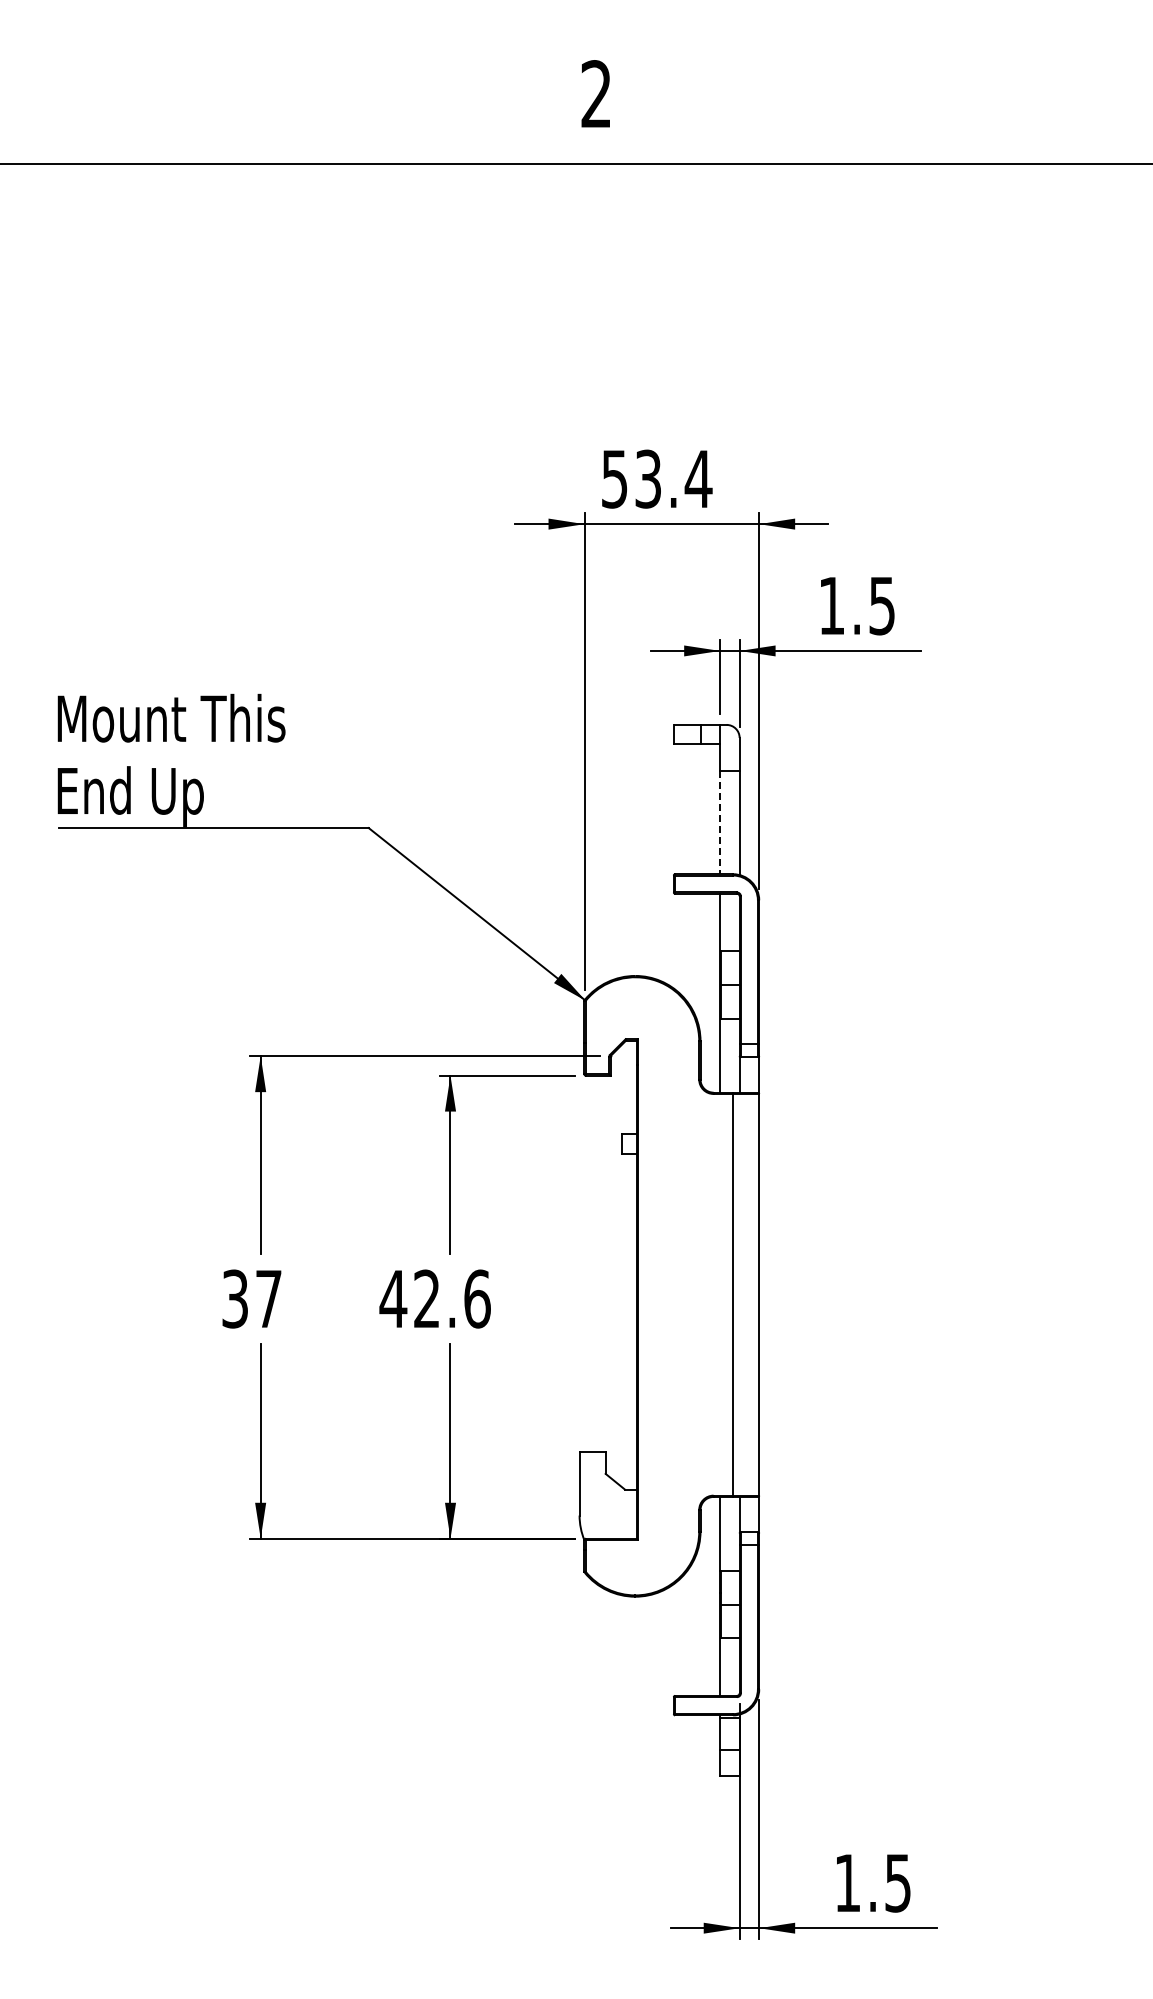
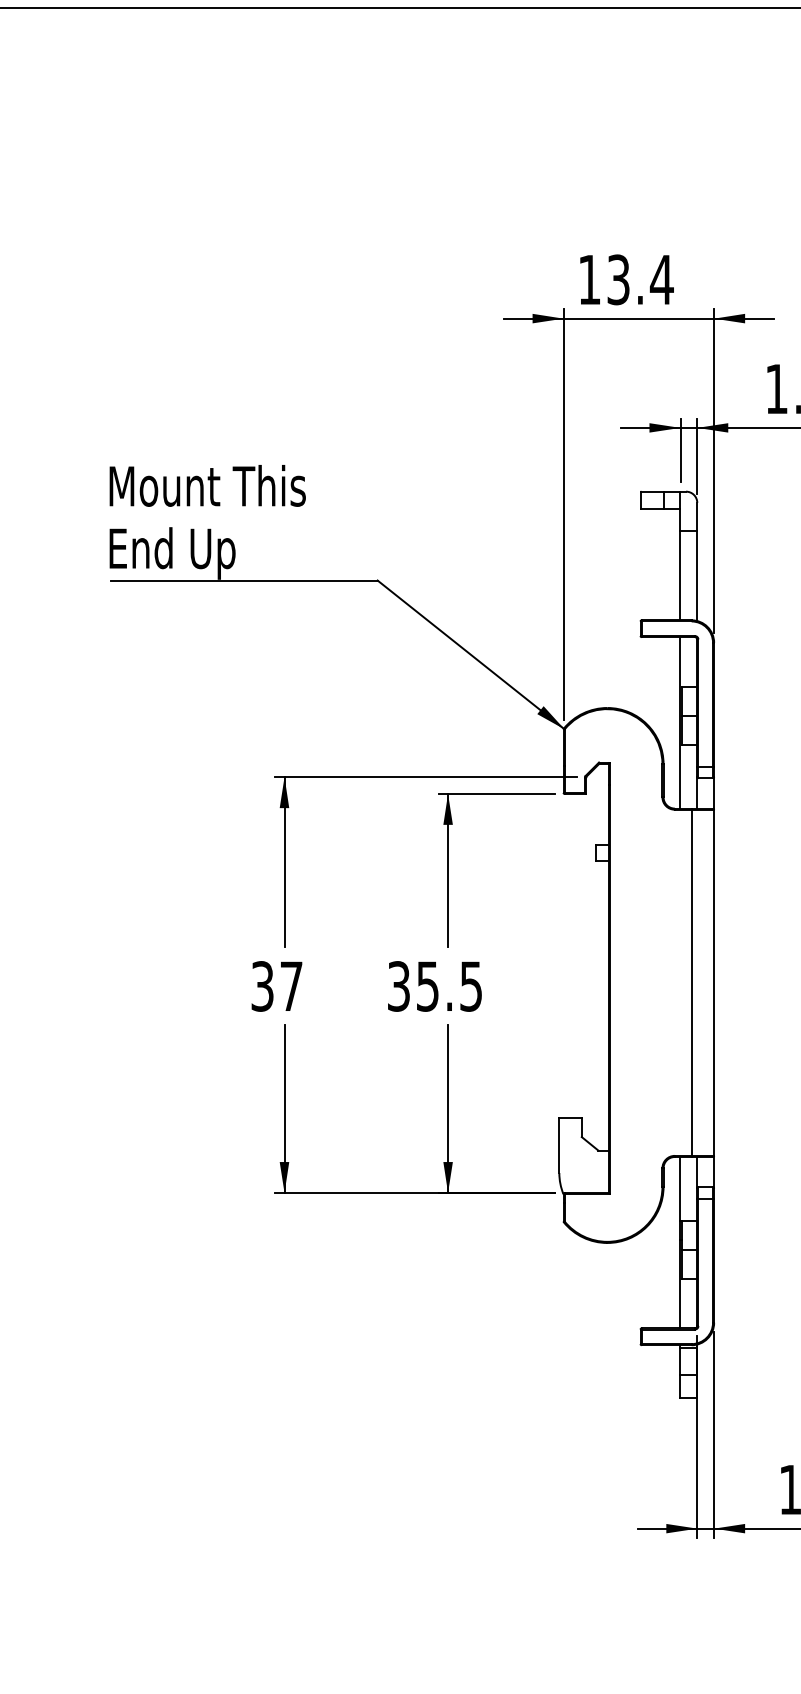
text: (614, 479) -> (589, 280), 53.4 -> 13.4
line: (720, 822) -> (680, 575), dashed -> solid
text: (434, 1298) -> (434, 985), 42.6 -> 35.5

